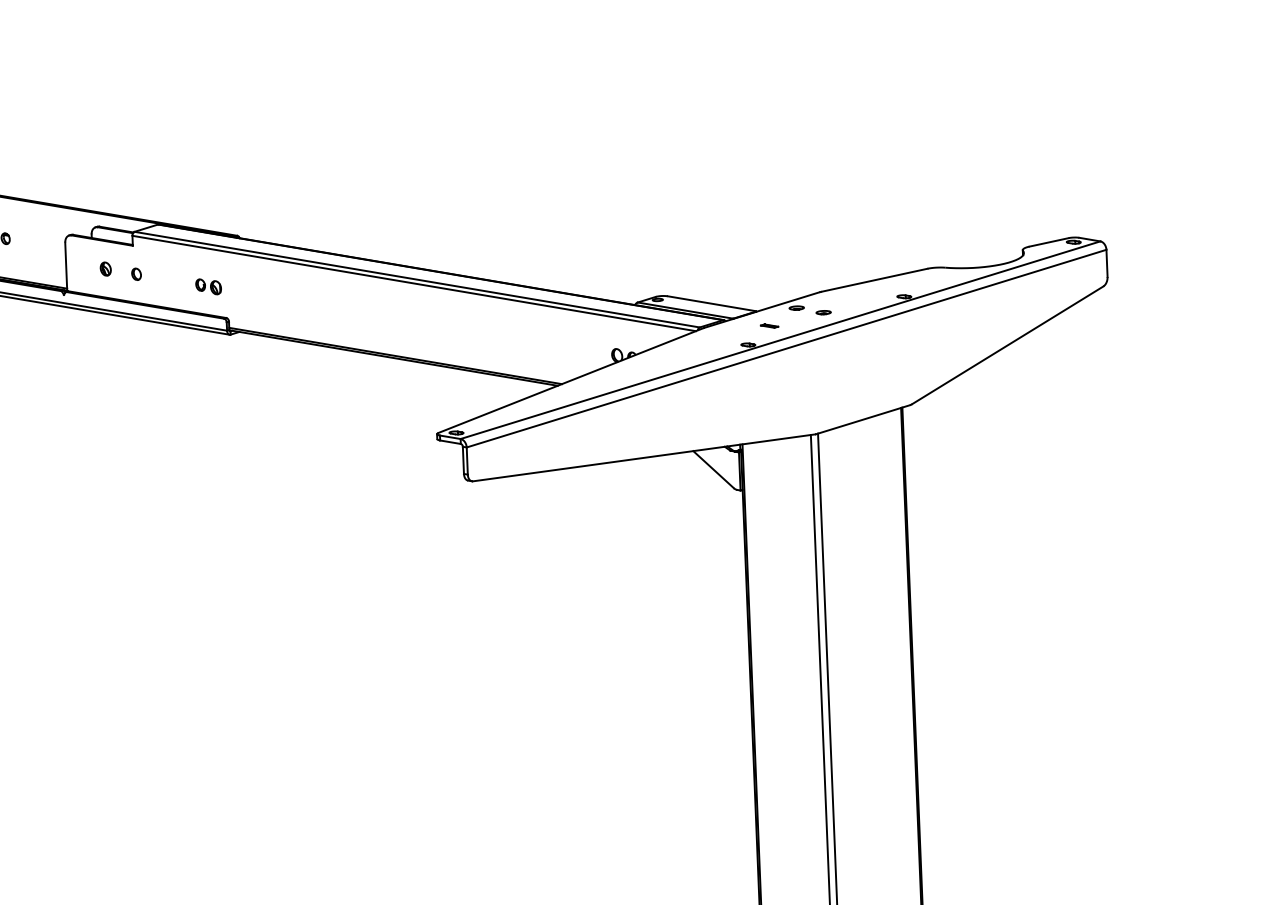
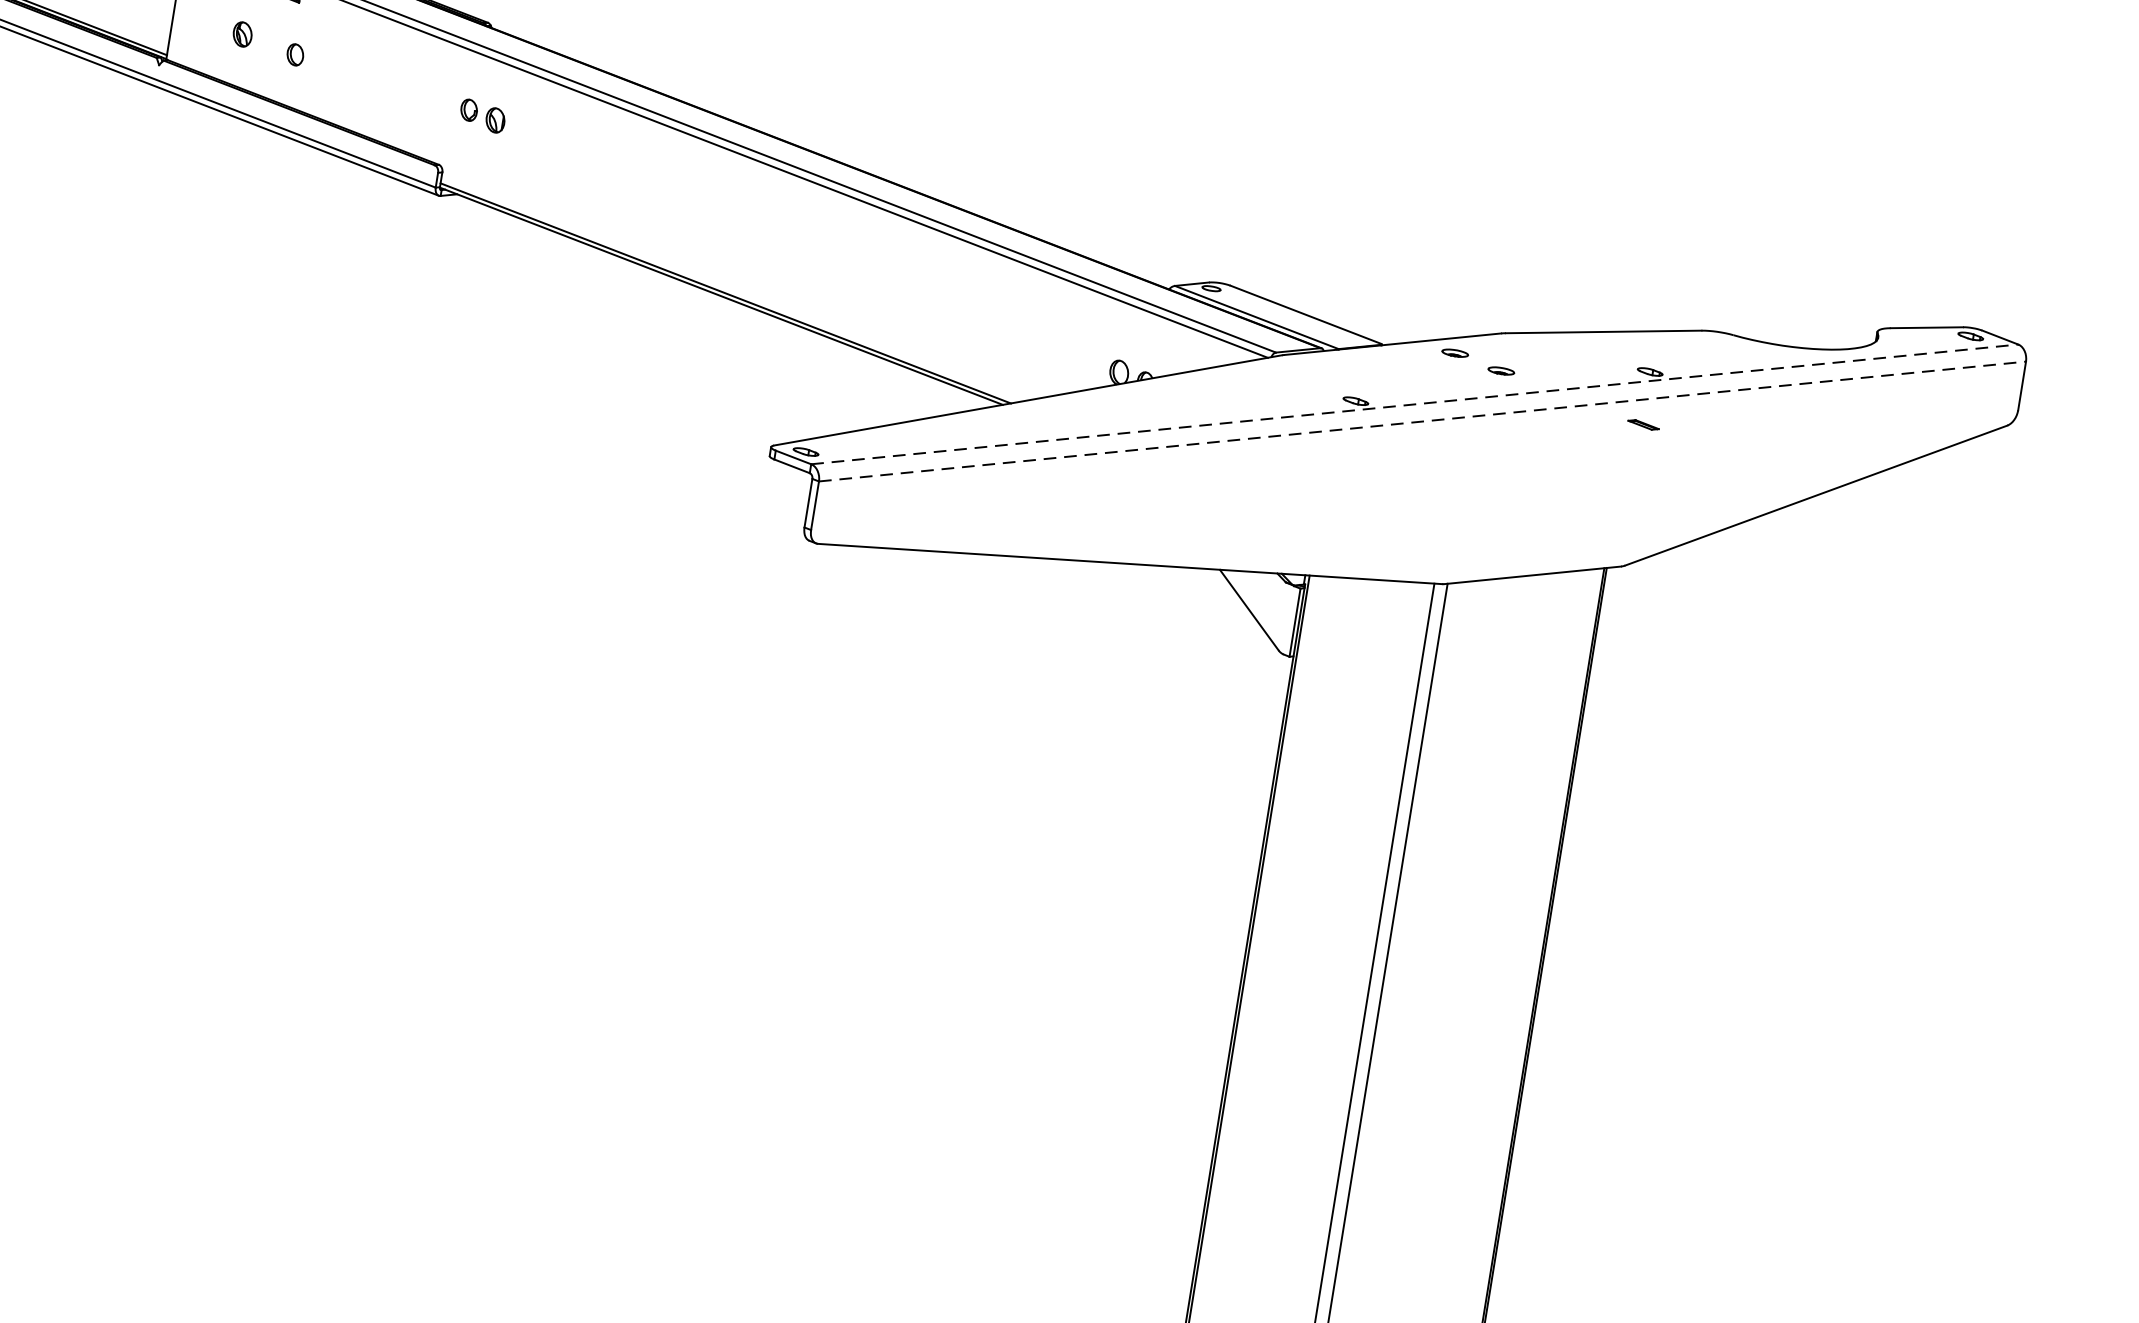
part: (208, 286) -> (482, 115), moved
part: (769, 325) -> (1643, 423), moved
line: (780, 340) -> (1414, 404), solid -> dashed
line: (786, 348) -> (1422, 421), solid -> dashed

